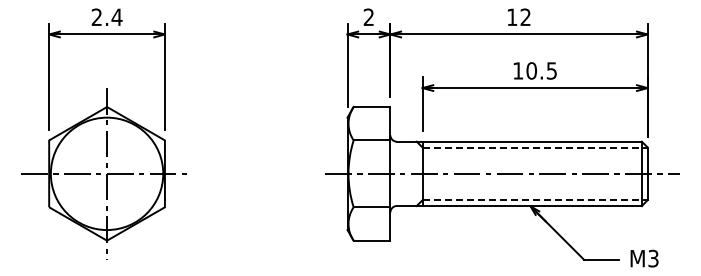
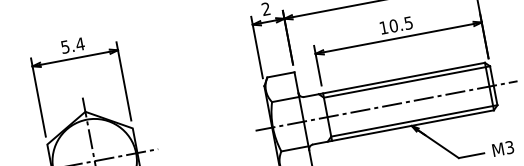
text: (96, 17) -> (65, 47), 2.4 -> 5.4
line: (535, 147) -> (407, 81), dashed -> solid
line: (535, 200) -> (414, 121), dashed -> solid

